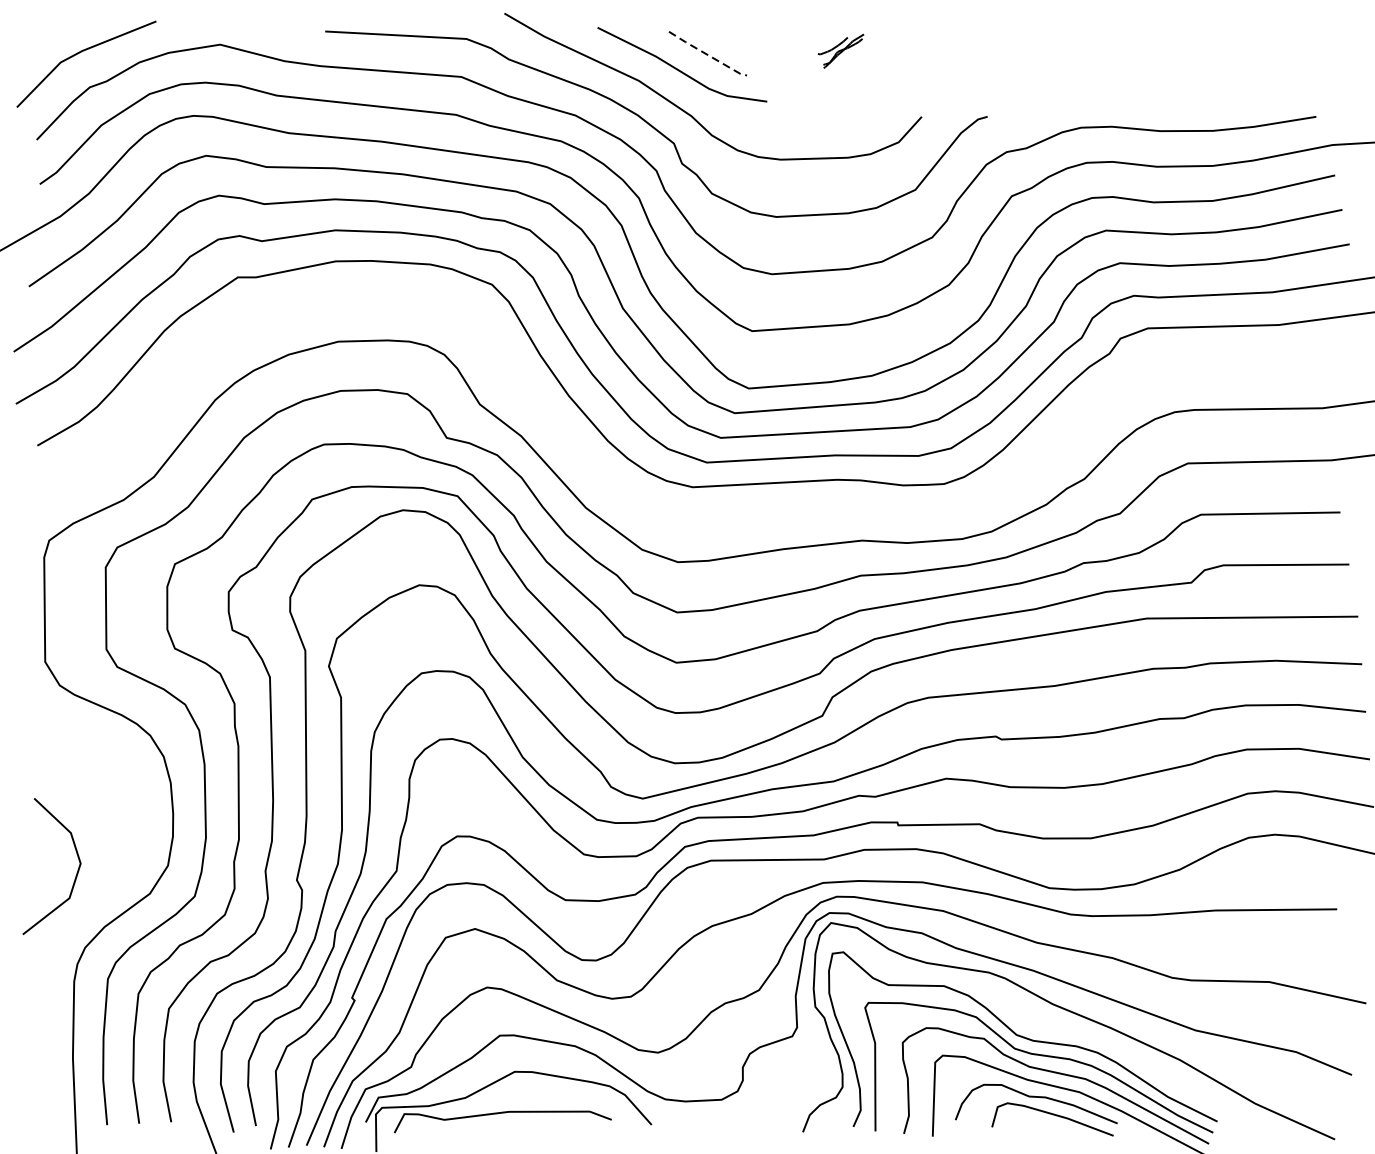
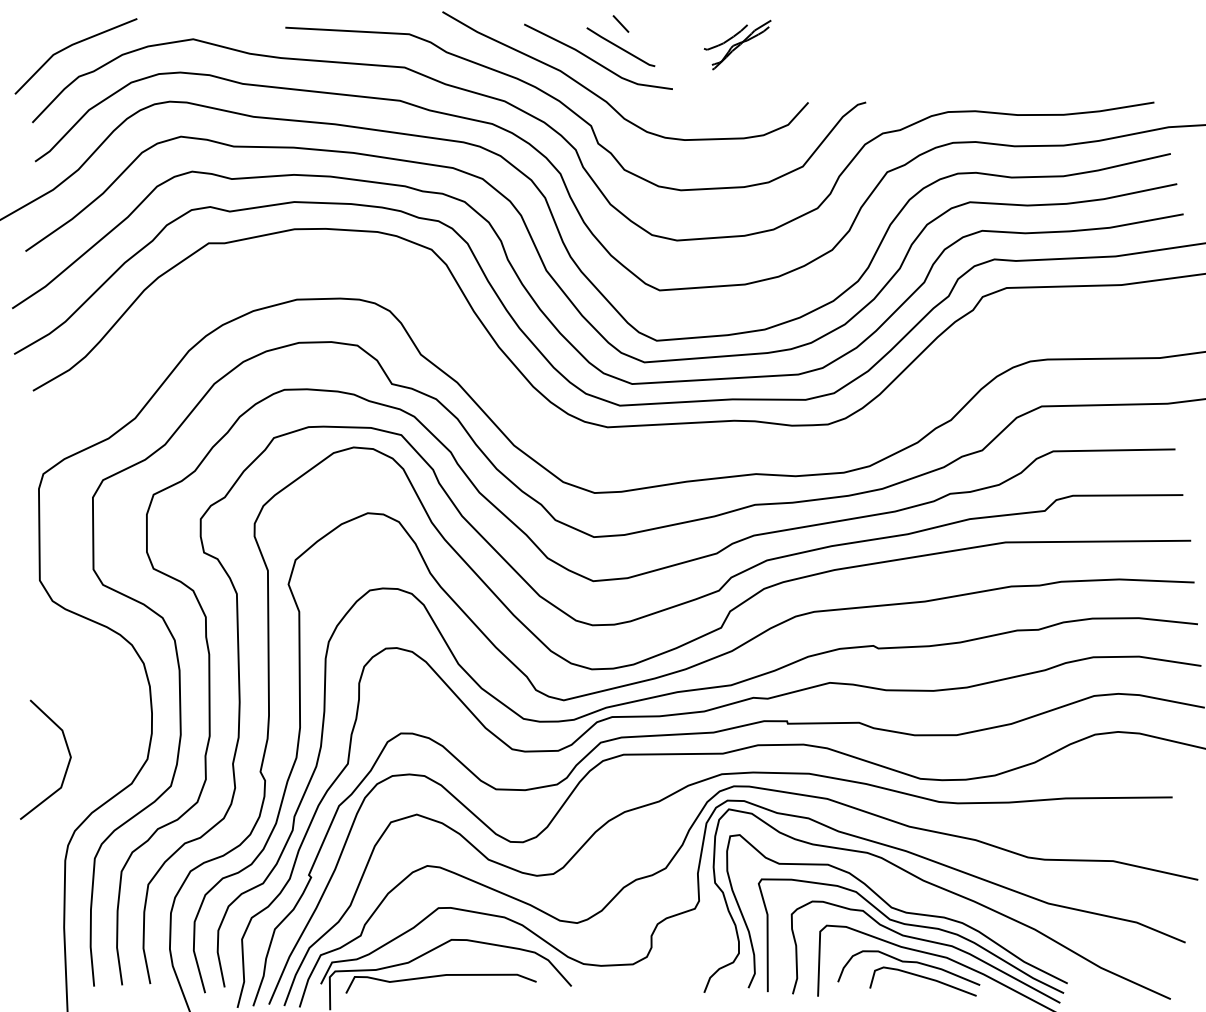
line: (707, 26) -> (620, 23), added
part: (840, 50) -> (737, 44), size x1.67
line: (707, 54) -> (620, 47), dashed -> solid

